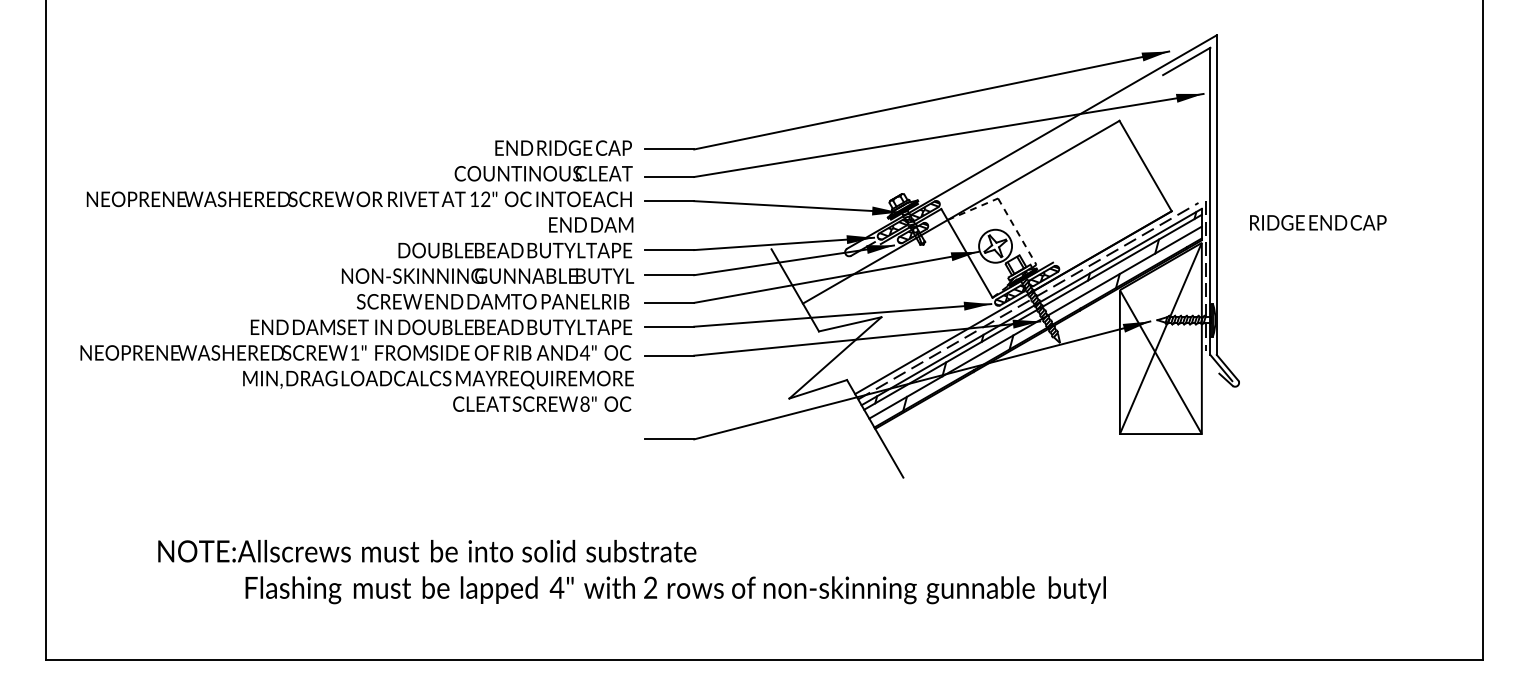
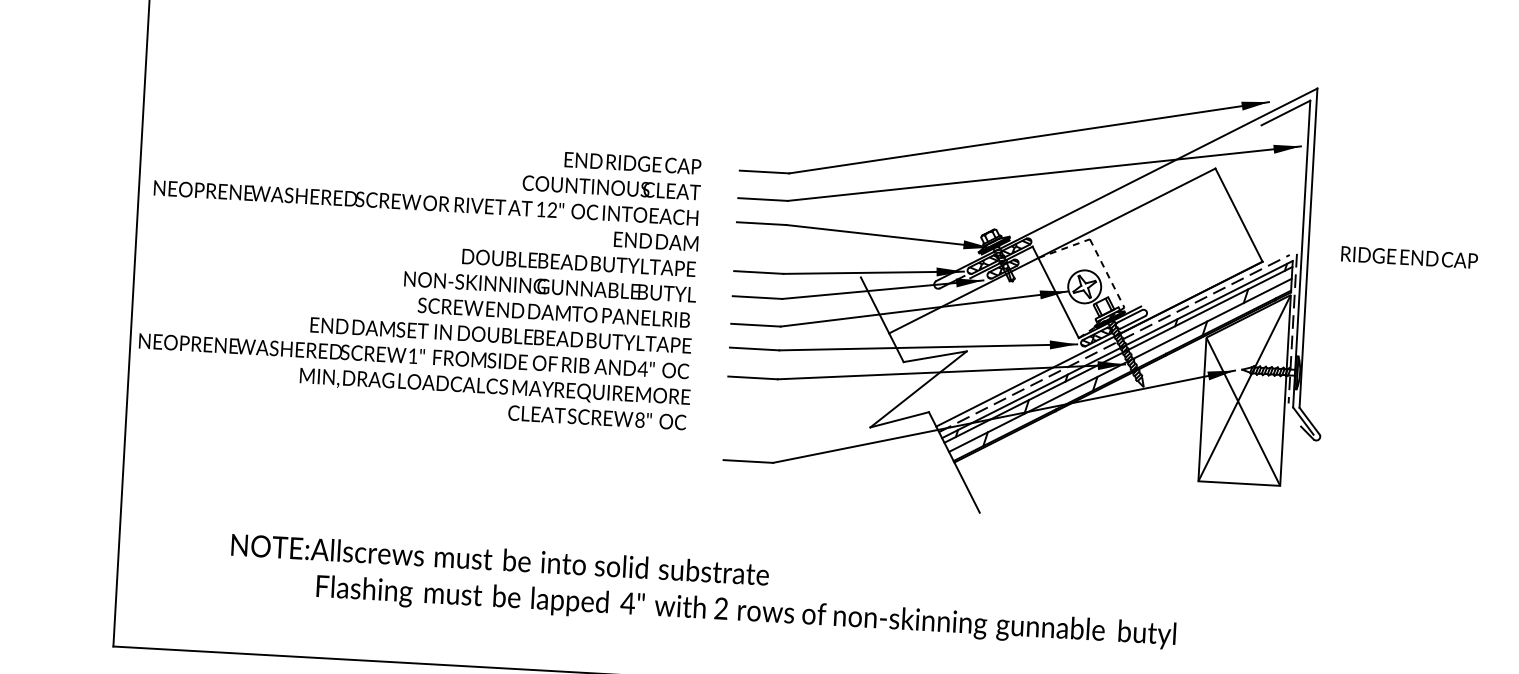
text: (1318, 222) -> (1409, 257), moved
text: (357, 275) -> (420, 279), moved
hatch: (1044, 276) -> (1131, 319), removed

